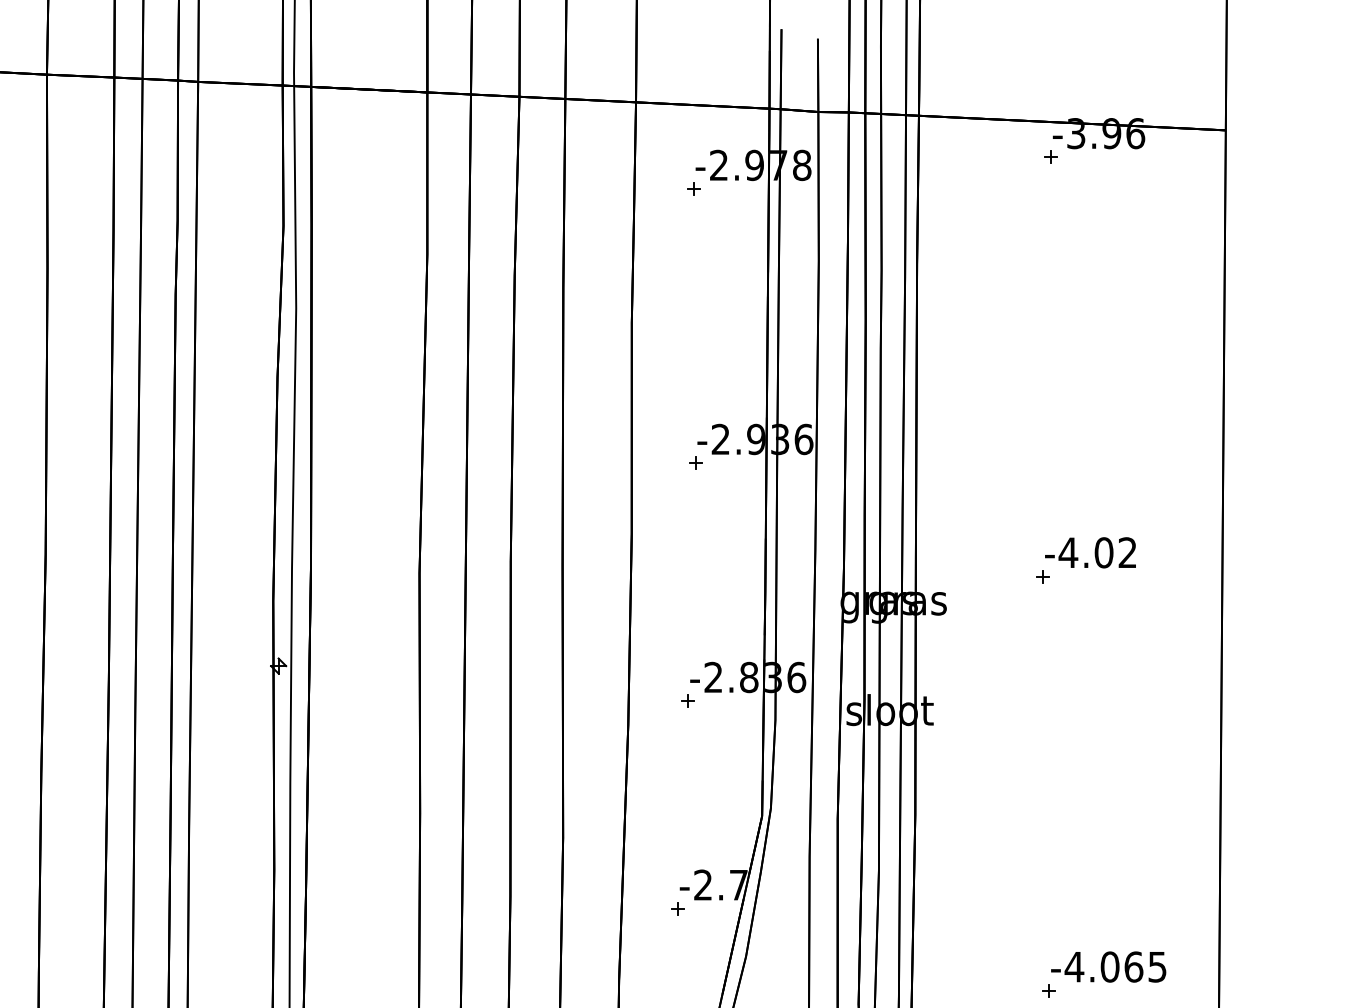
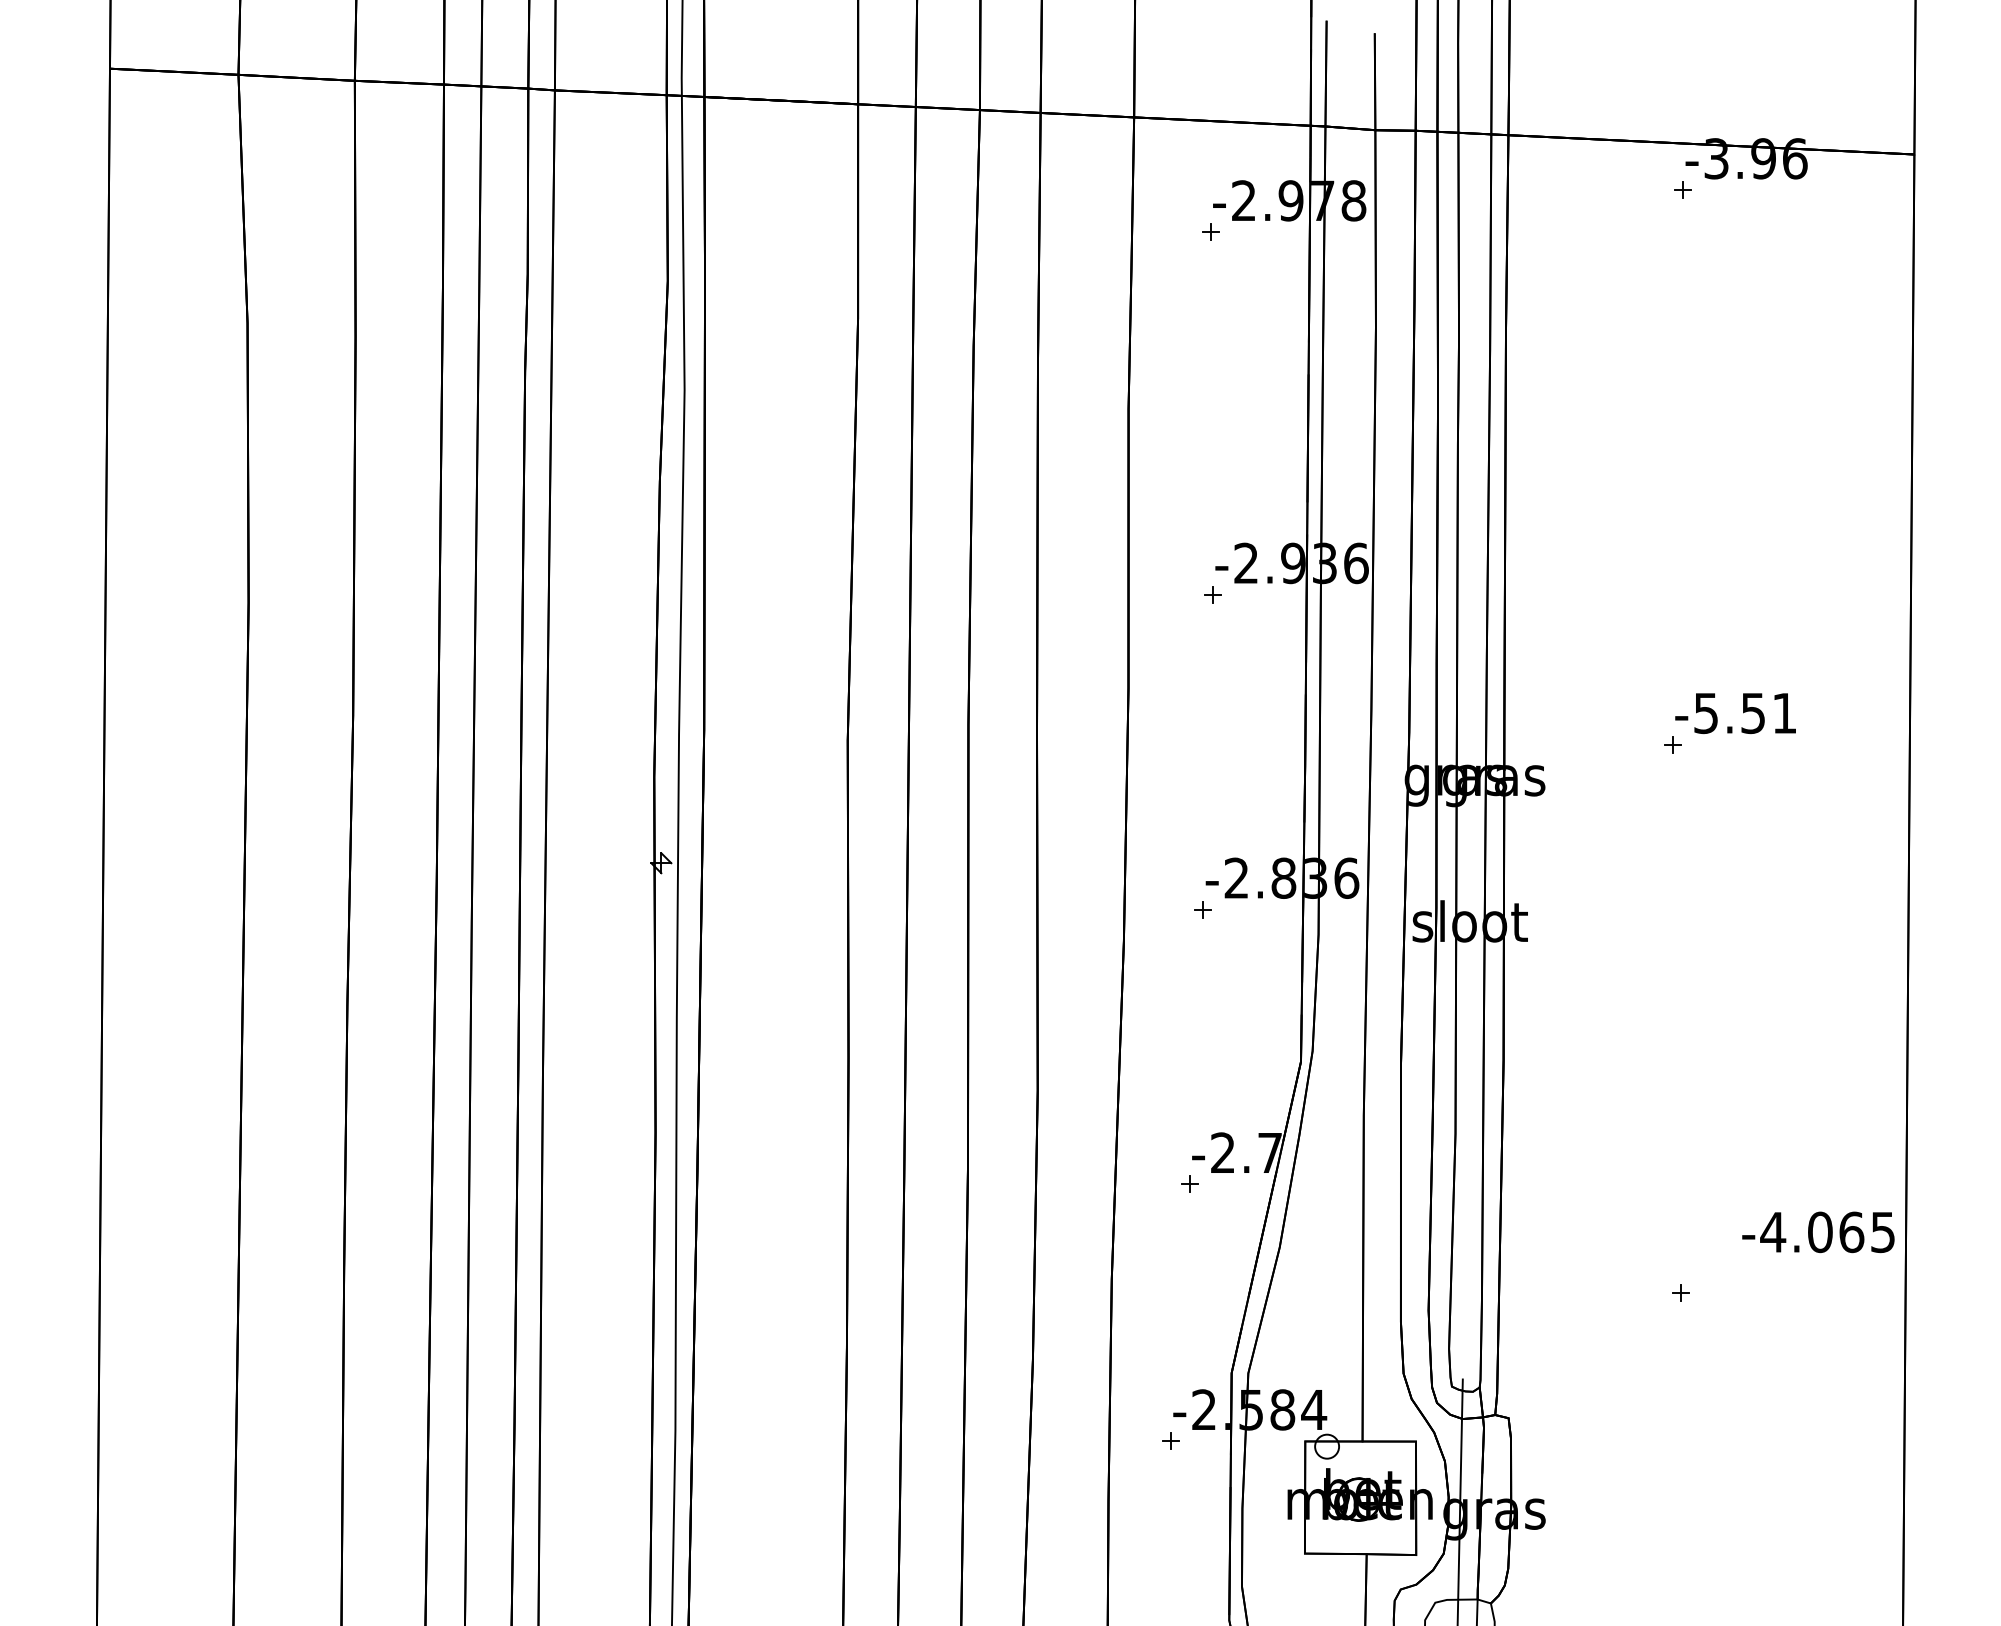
text: (1097, 552) -> (1744, 713), -4.02 -> -5.51
text: (1108, 967) -> (1818, 1232), moved

